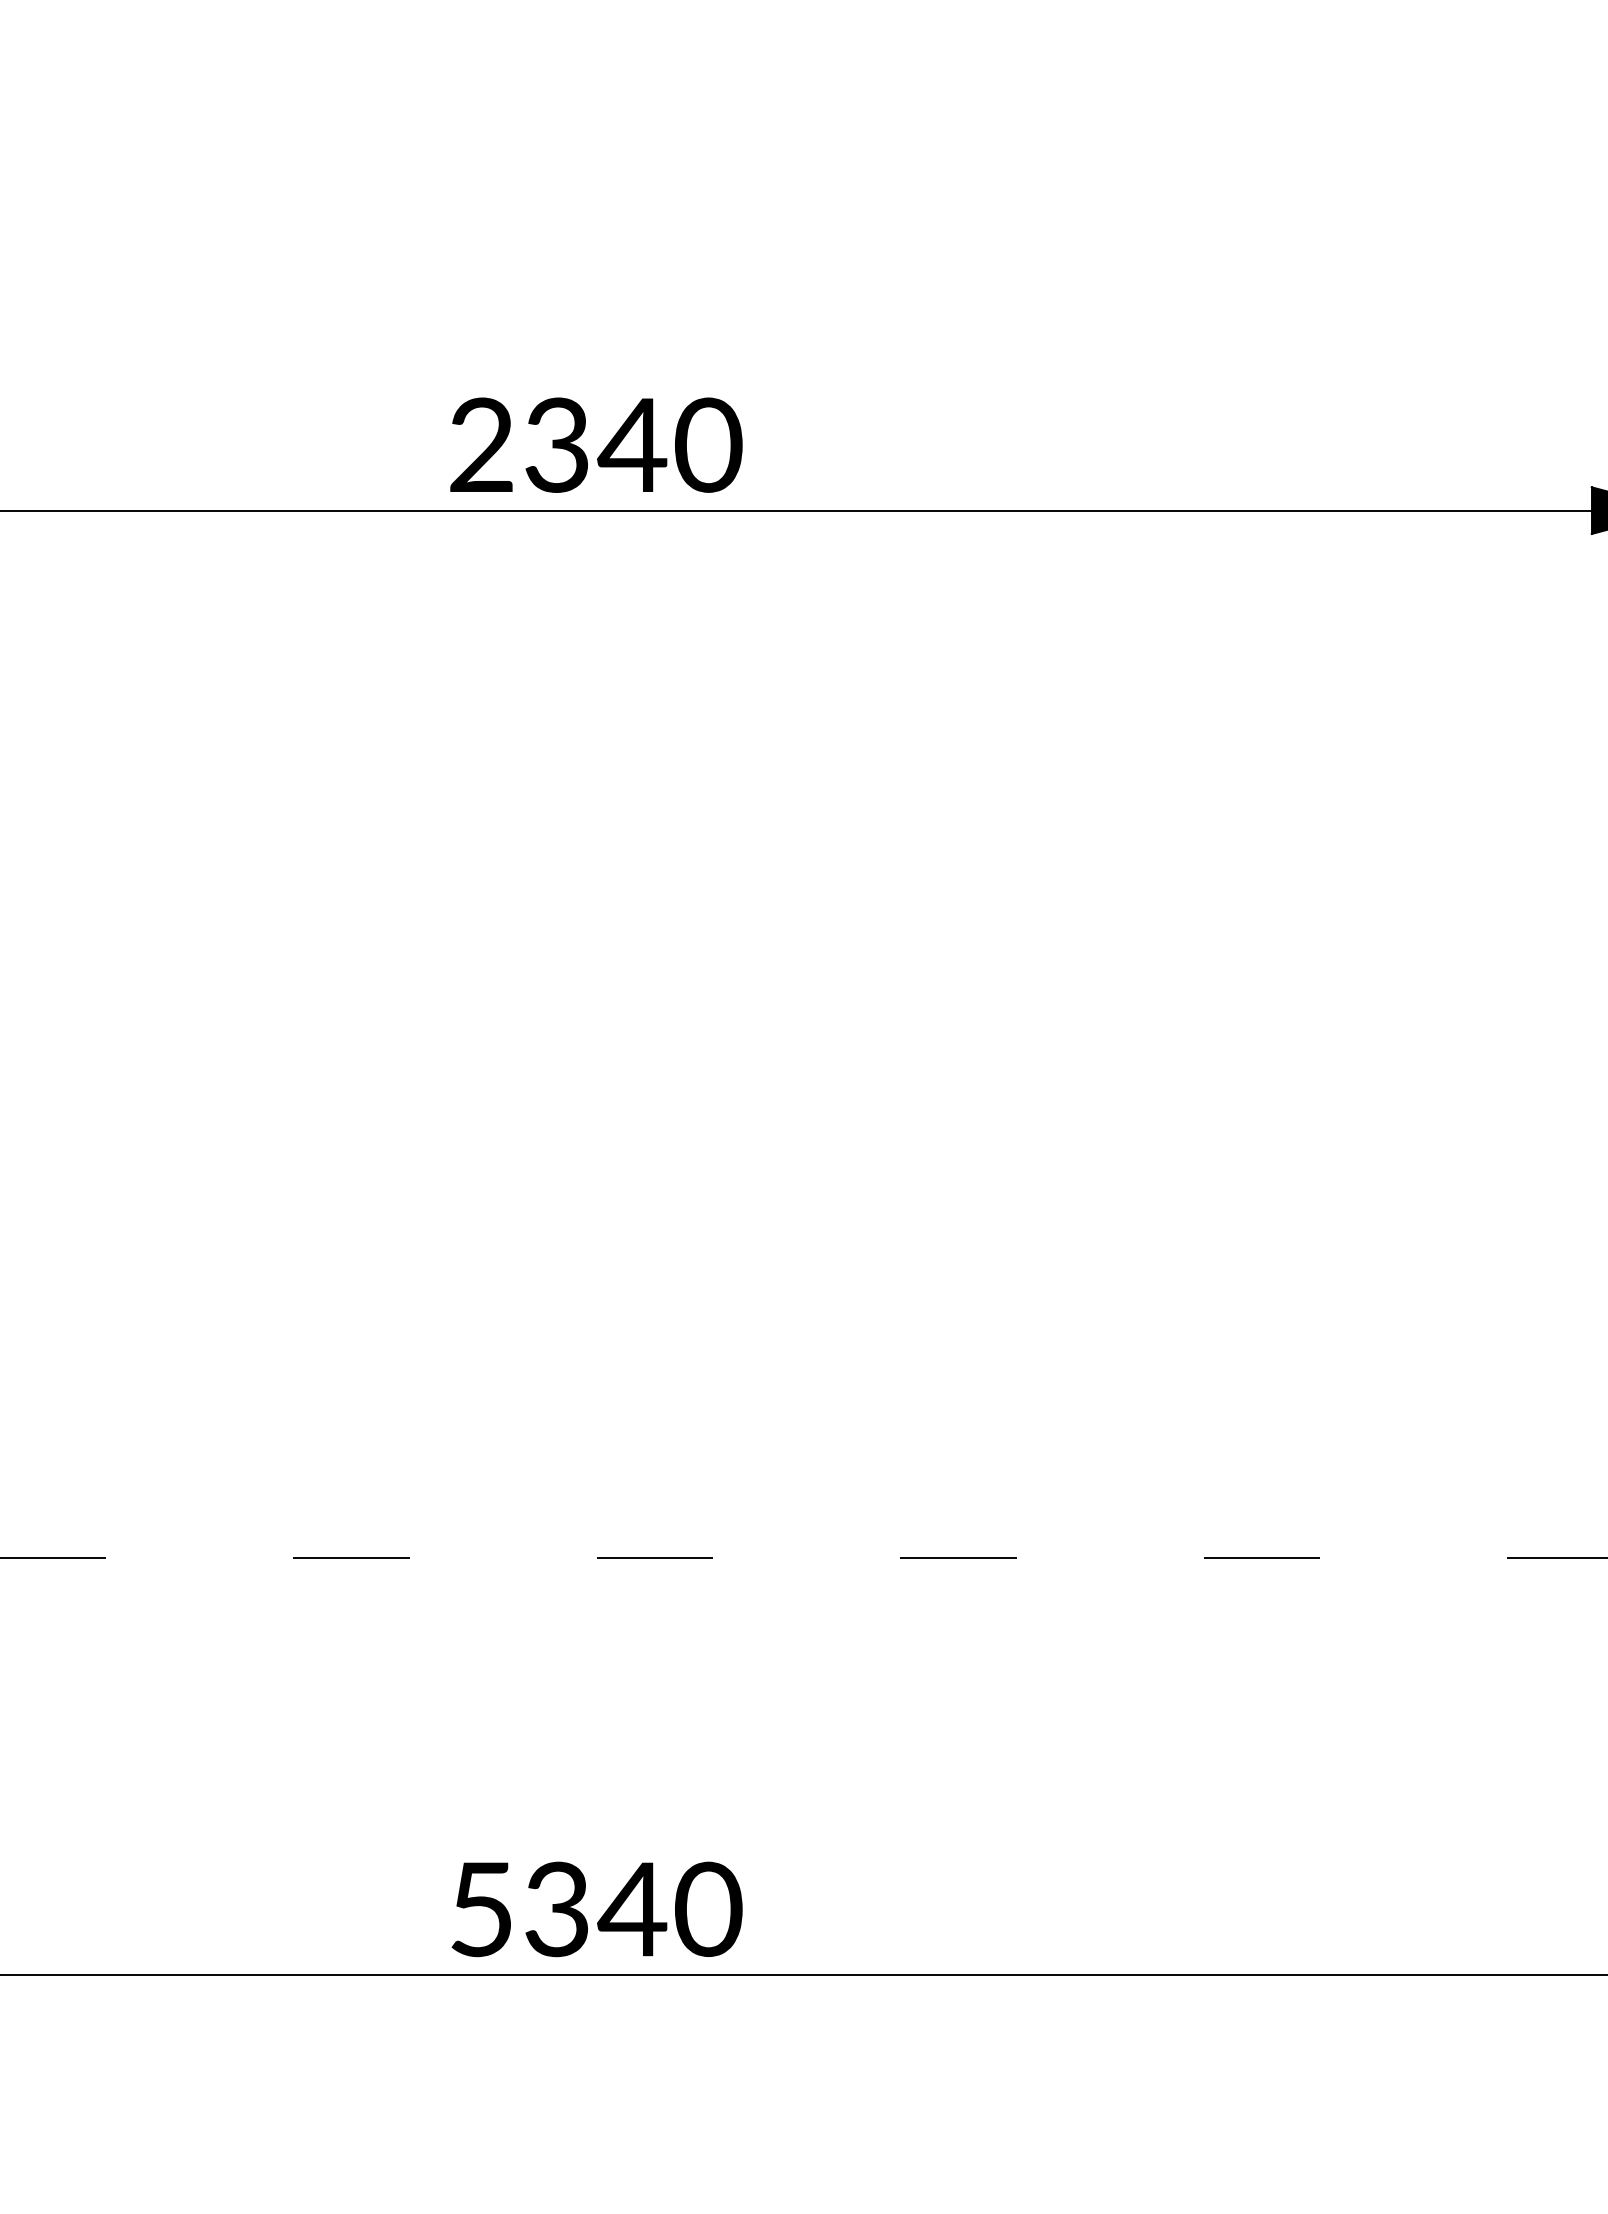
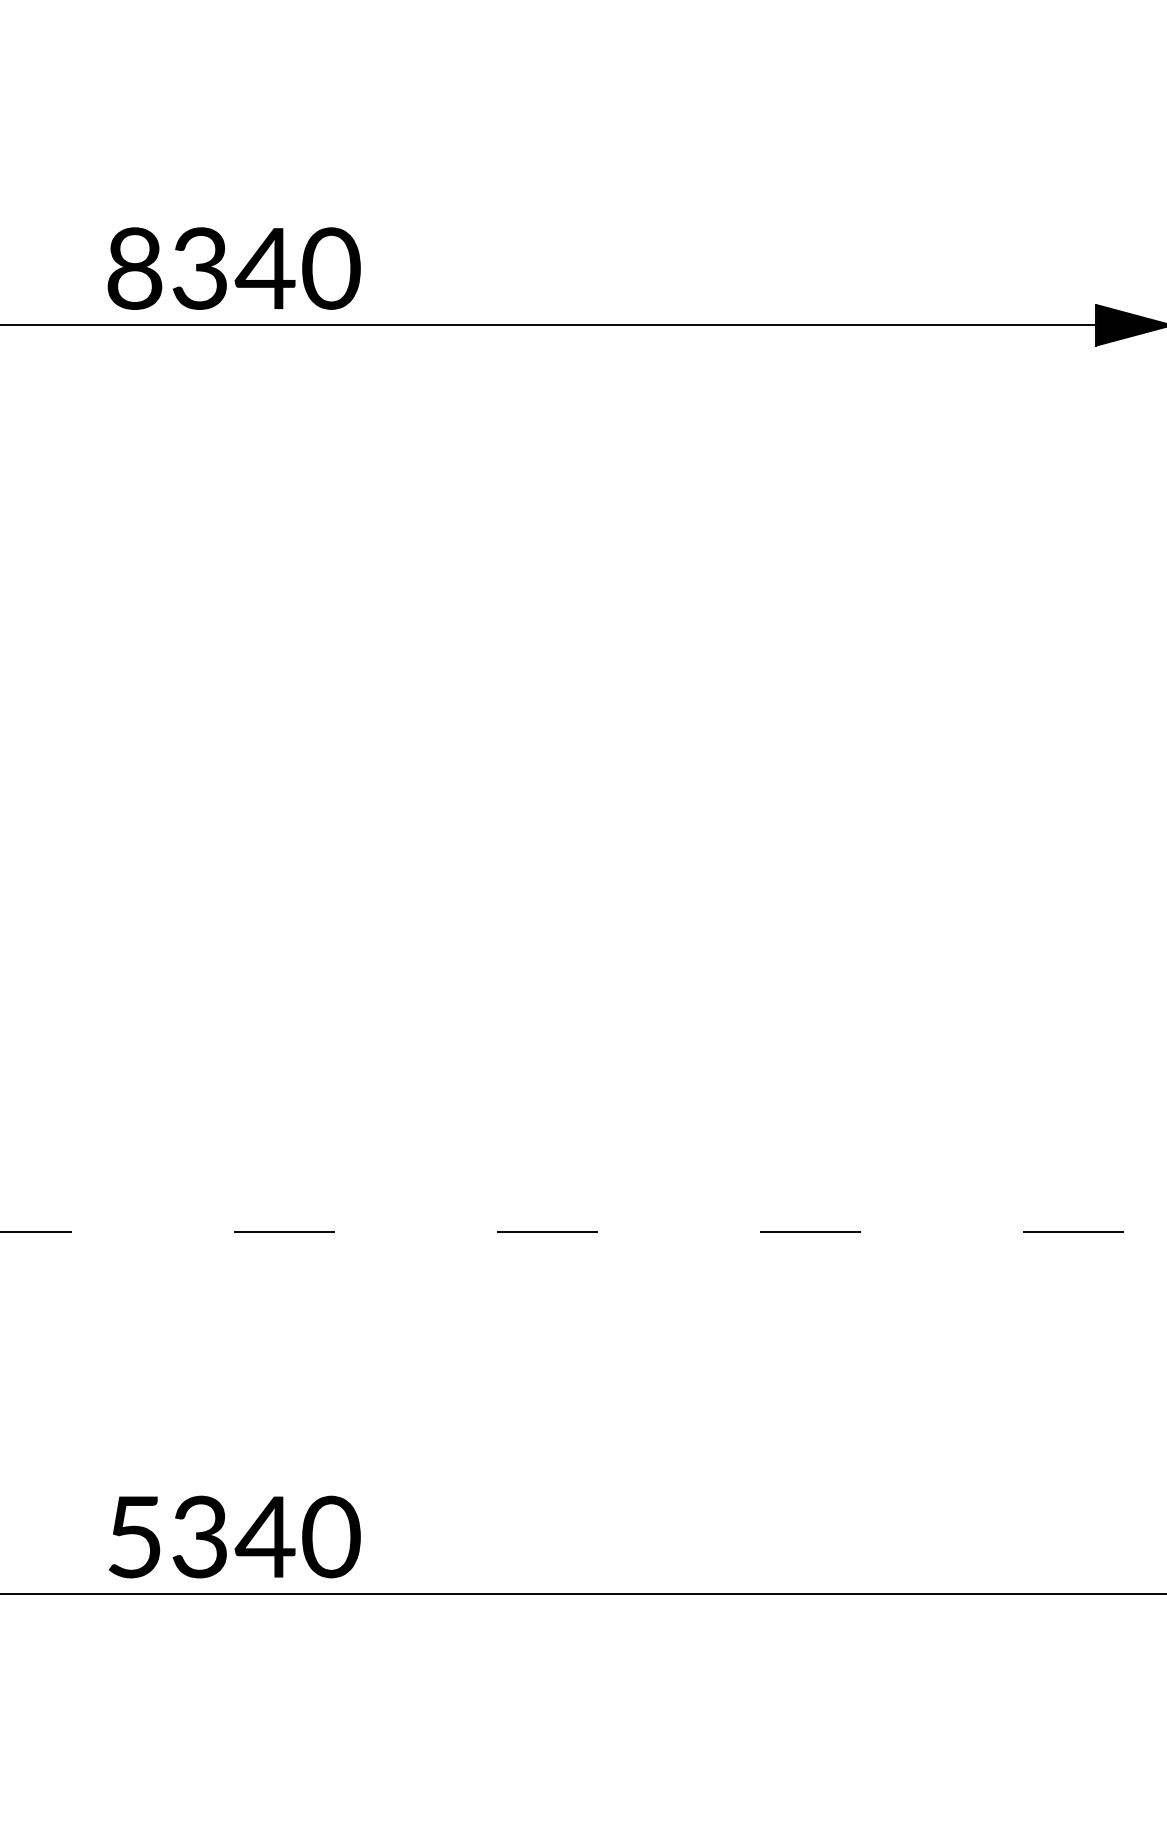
text: (481, 444) -> (134, 268), 2340 -> 8340

